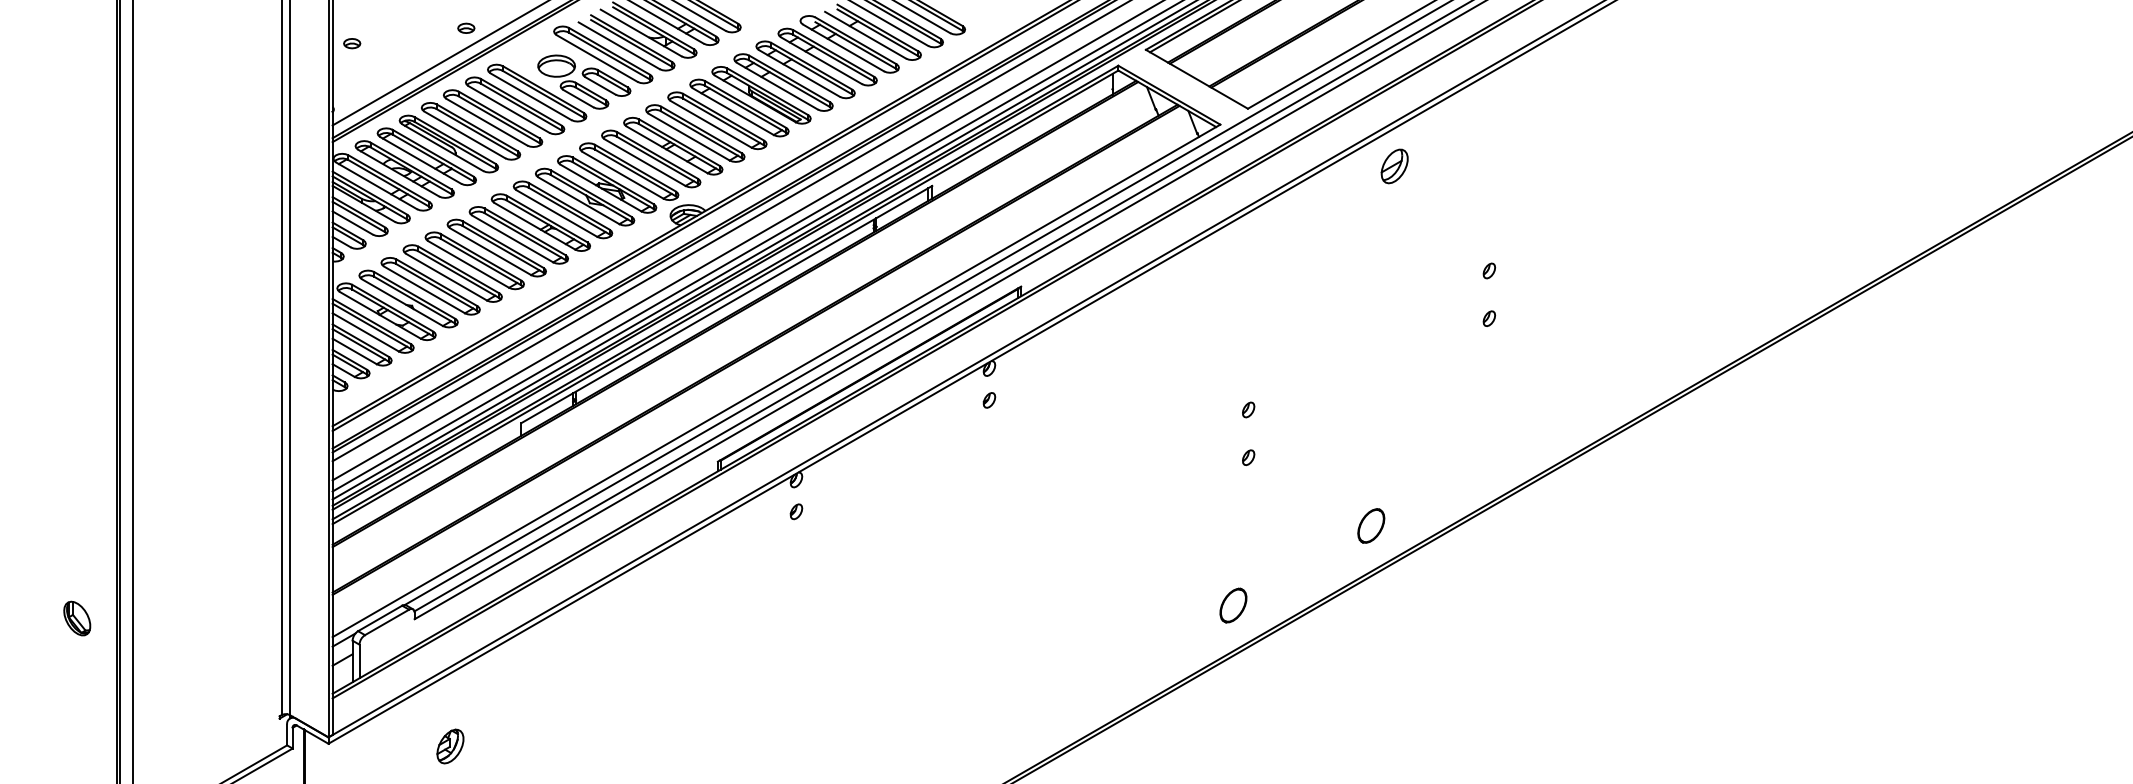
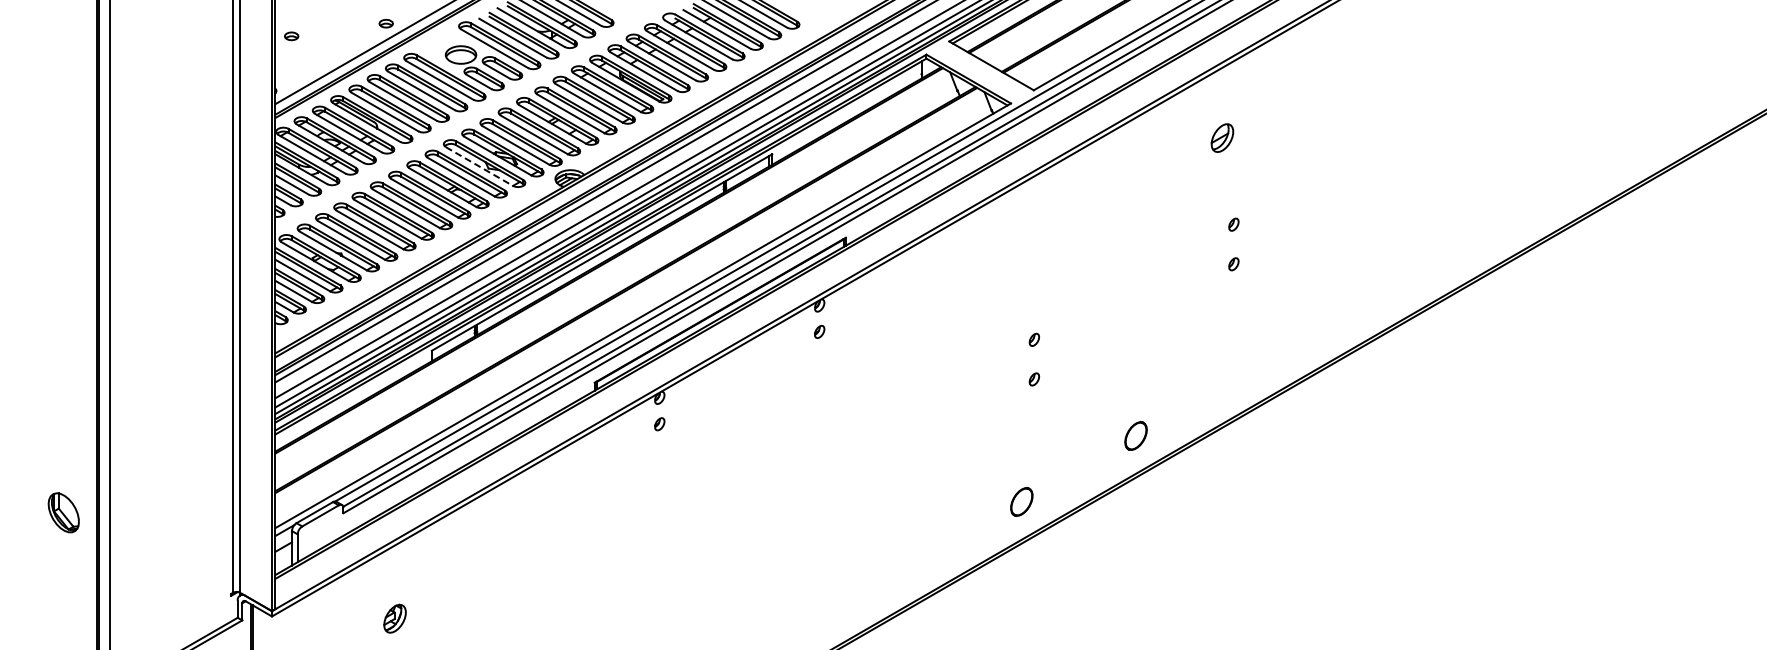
part: (1394, 165) -> (1222, 137), moved
line: (578, 200) -> (479, 166), solid -> dashed
part: (76, 618) -> (63, 512), size x1.4
part: (449, 746) -> (394, 618), moved

